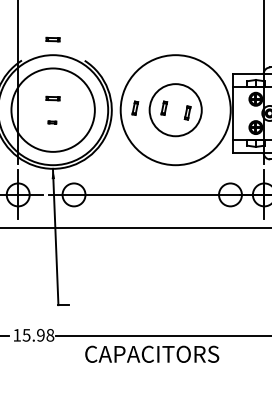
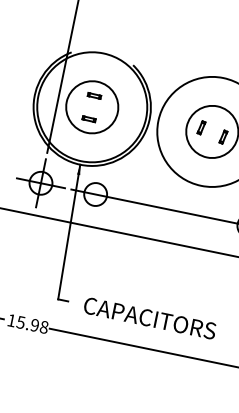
part: (52, 39) -> (105, 37), removed
part: (135, 107) -> (173, 121), removed
circle: (53, 110) -> (92, 107), size x0.62
part: (52, 122) -> (89, 119), size x1.67
text: (152, 353) -> (150, 317), moved

